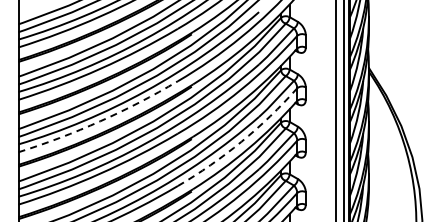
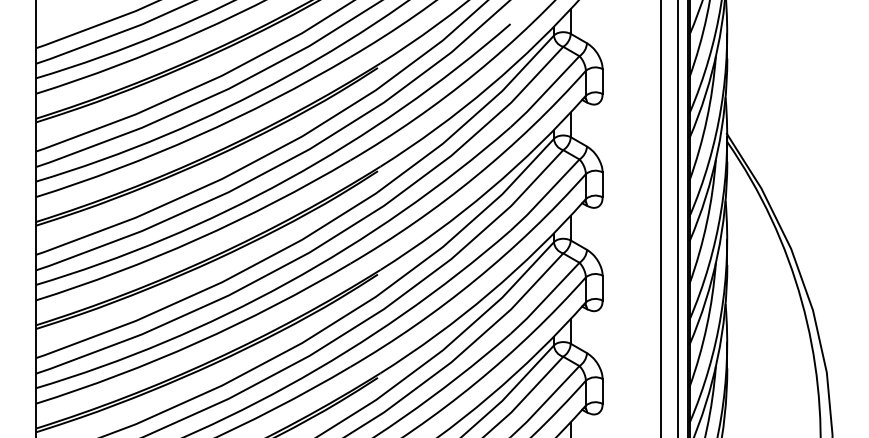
arc: (100, 121) -> (197, 239), dashed -> solid
arc: (241, 141) -> (475, 279), dashed -> solid

